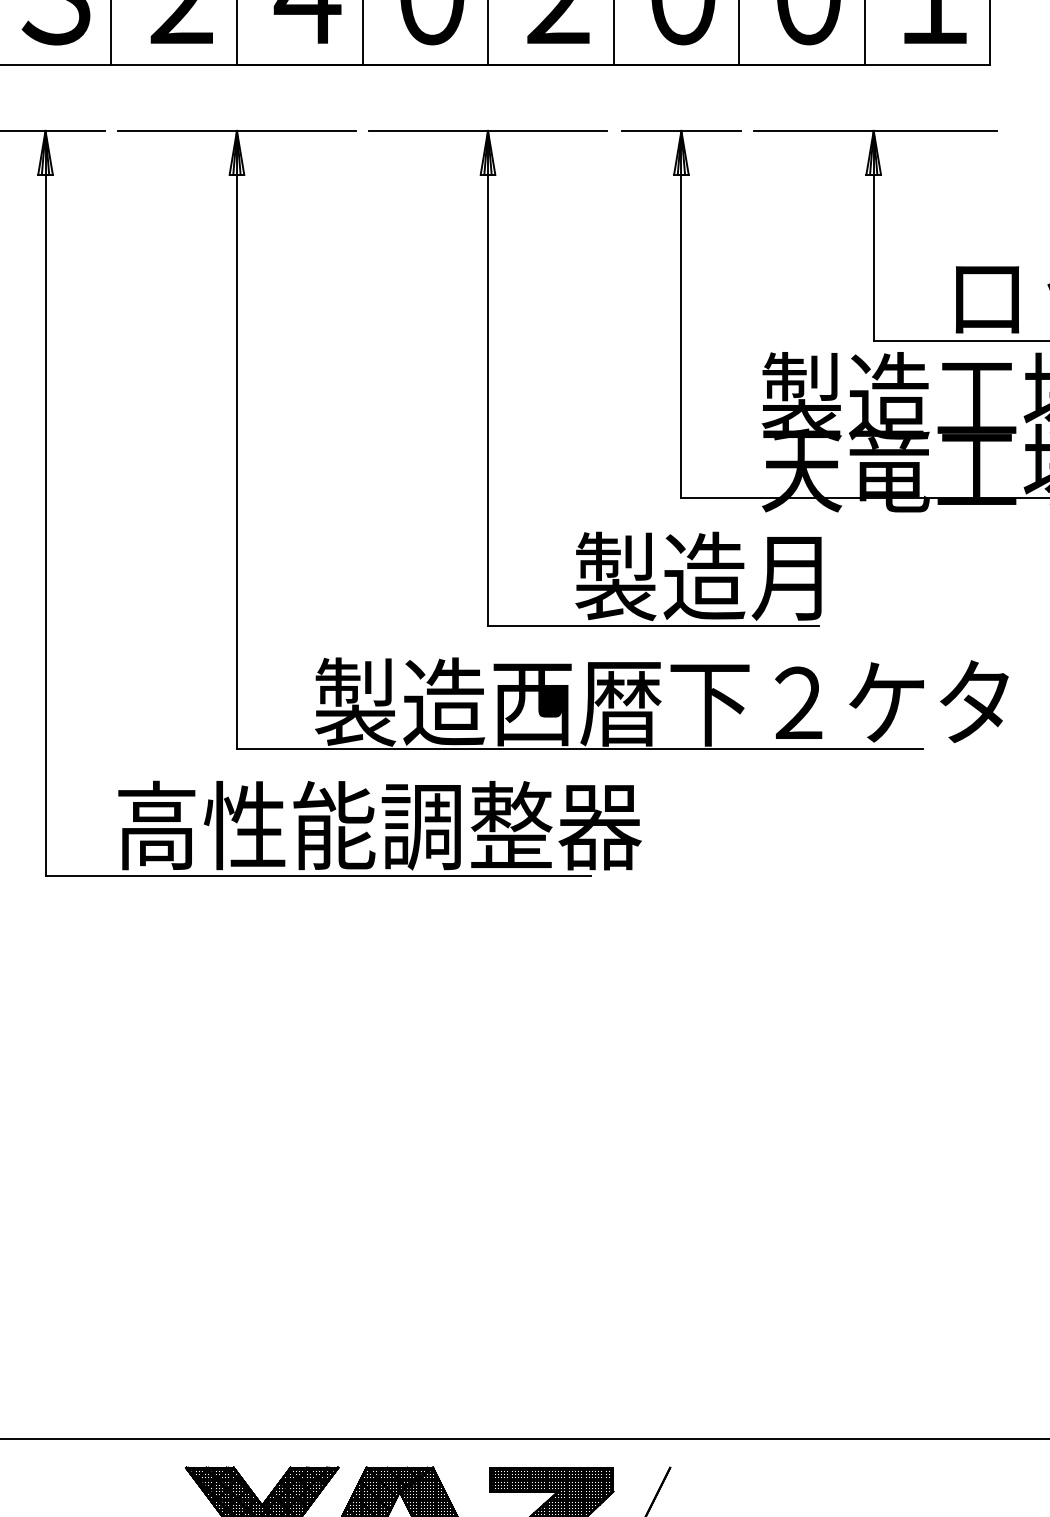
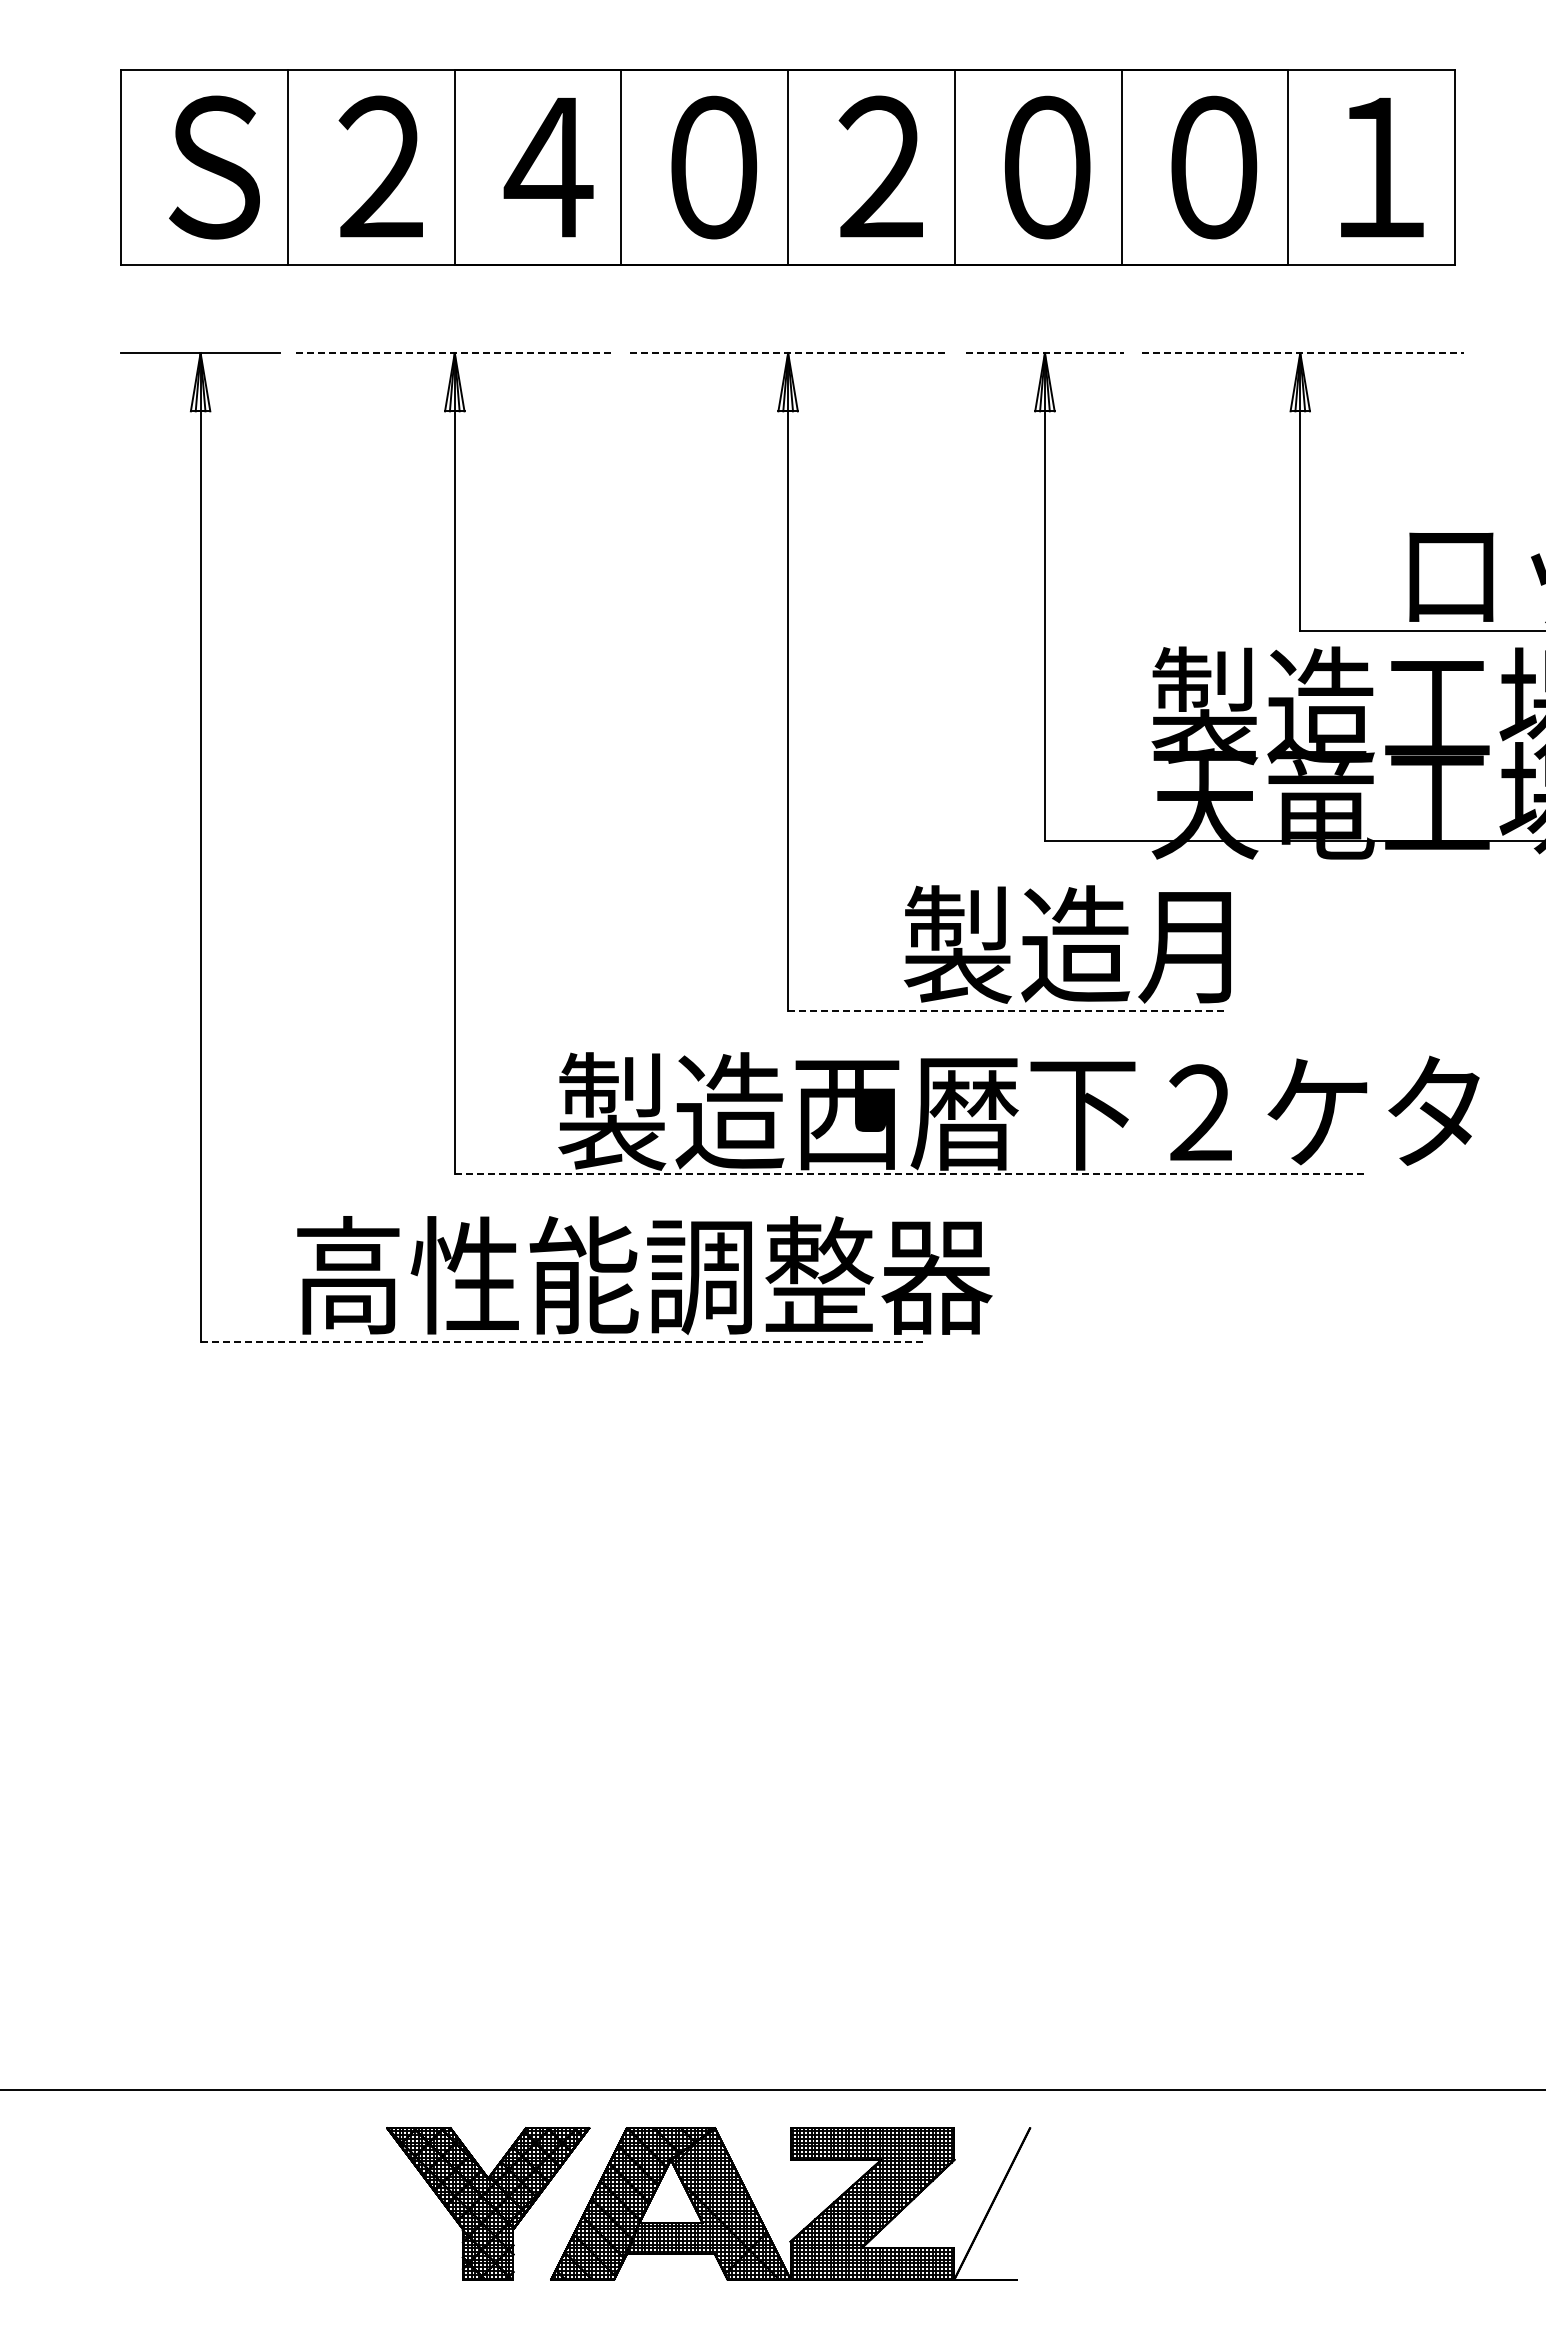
line: (237, 131) -> (455, 353), solid -> dashed
line: (488, 131) -> (788, 353), solid -> dashed
line: (681, 131) -> (1045, 353), solid -> dashed
line: (876, 131) -> (1303, 353), solid -> dashed
line: (653, 626) -> (1007, 1010), solid -> dashed
line: (580, 749) -> (910, 1174), solid -> dashed
line: (318, 875) -> (563, 1341), solid -> dashed

